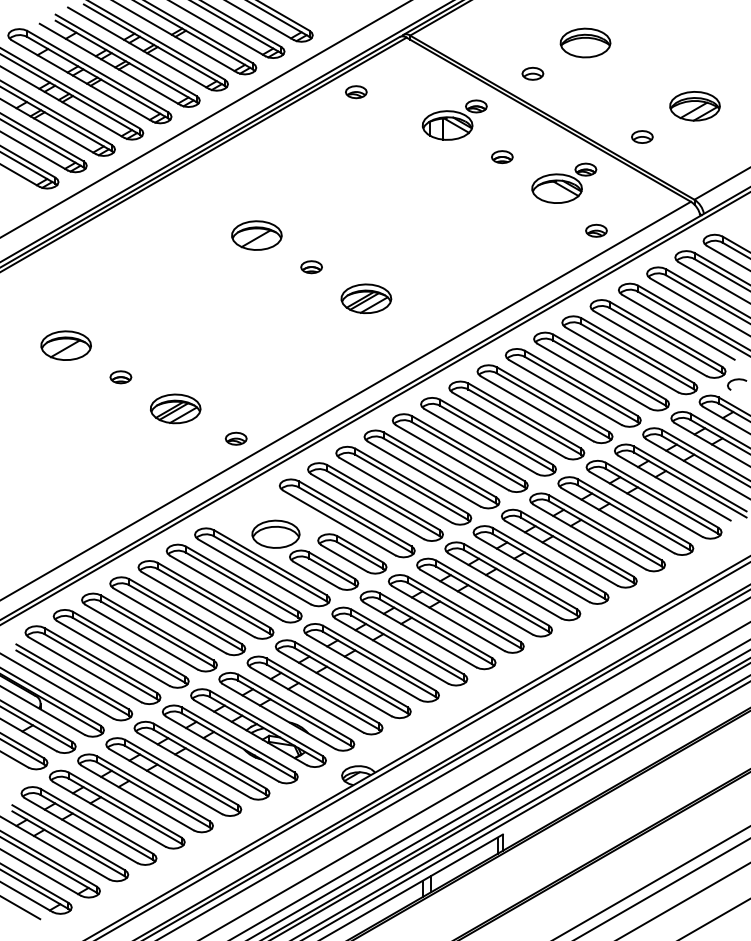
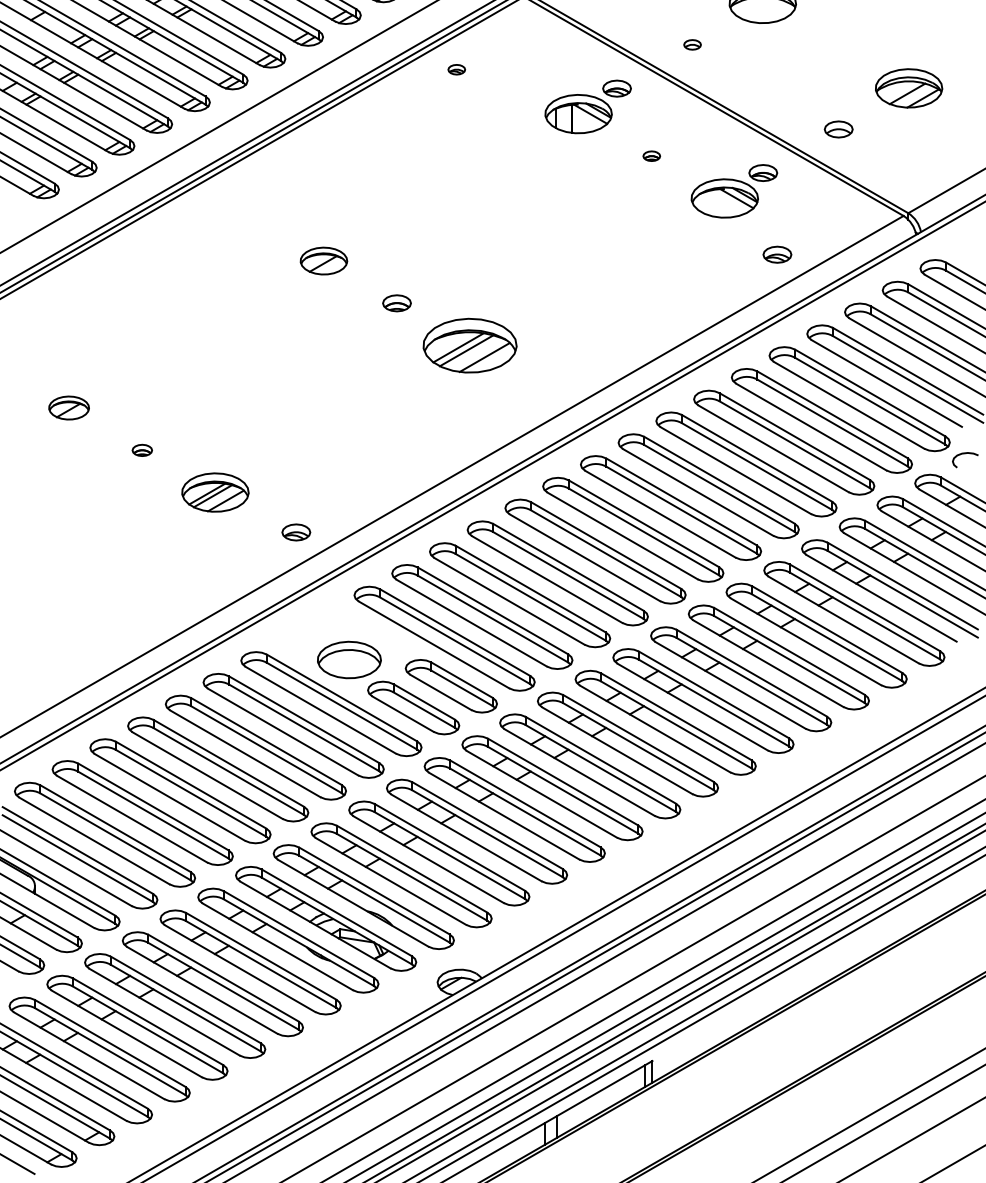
part: (532, 73) -> (691, 44), size x0.6
part: (356, 92) -> (456, 70), size x0.6
part: (502, 156) -> (651, 155), size x0.6
part: (256, 235) -> (323, 260), size x0.7
part: (366, 298) -> (470, 345), size x1.4
part: (65, 345) -> (68, 407), size x0.6
part: (120, 377) -> (141, 450), size x0.7

